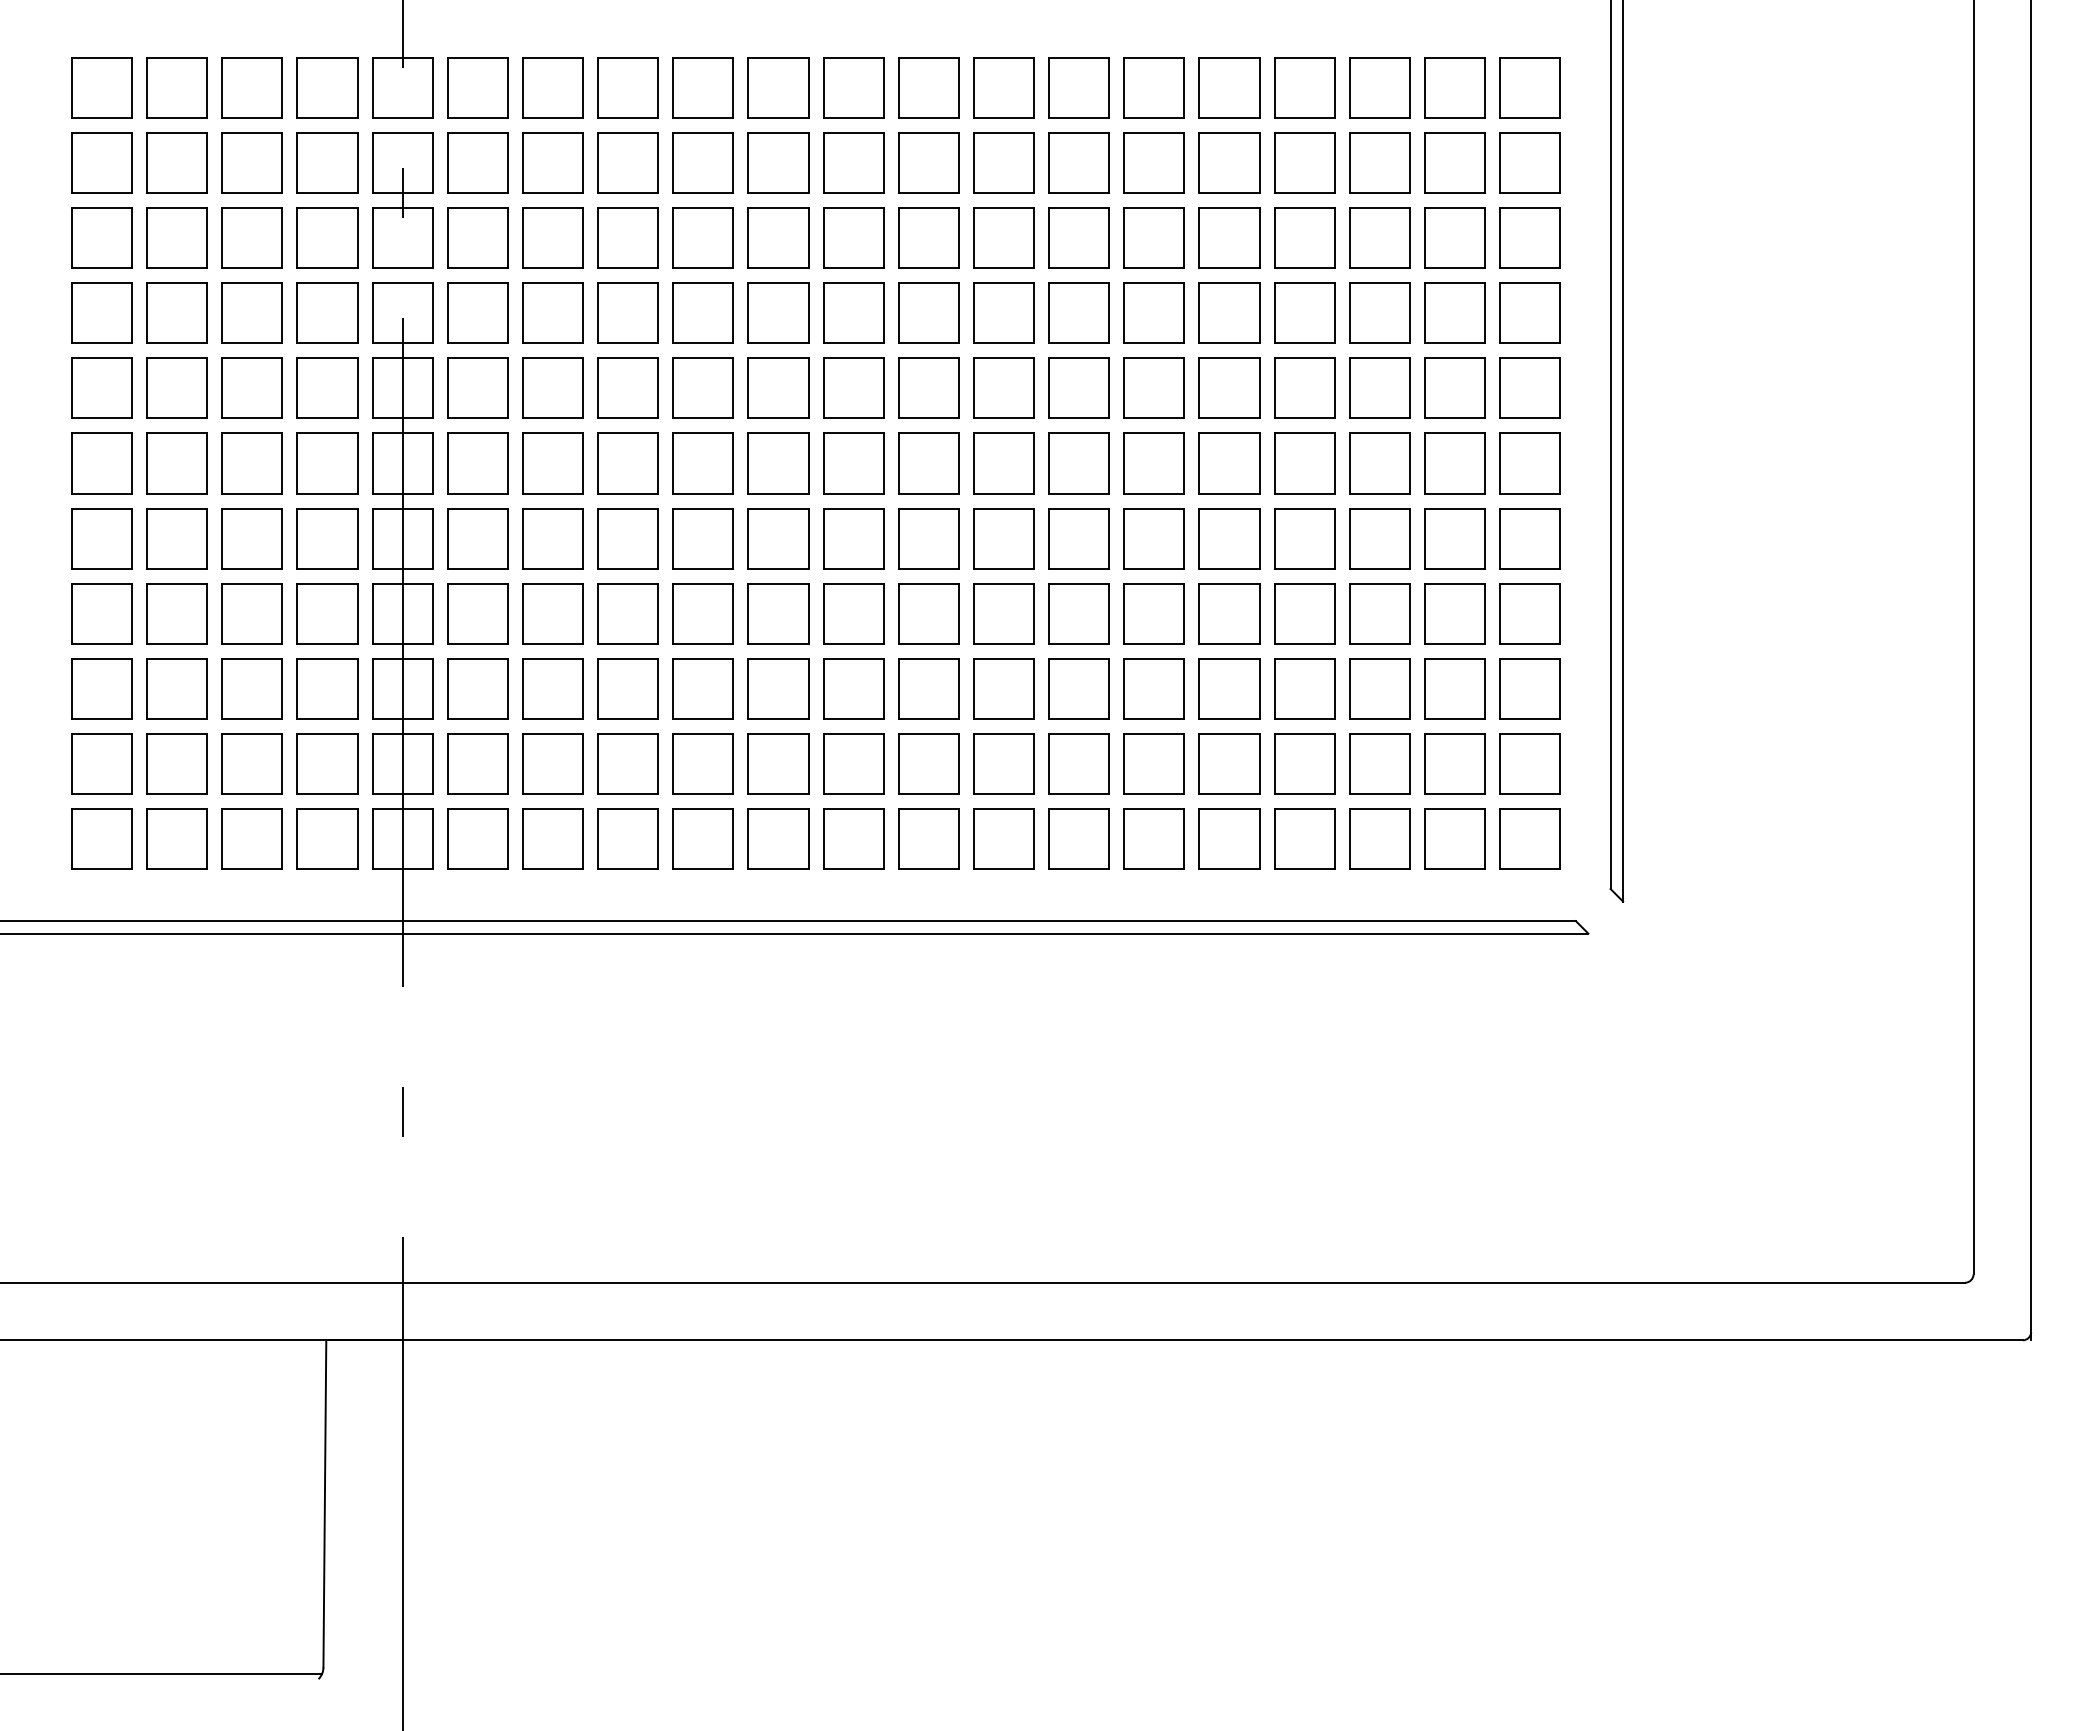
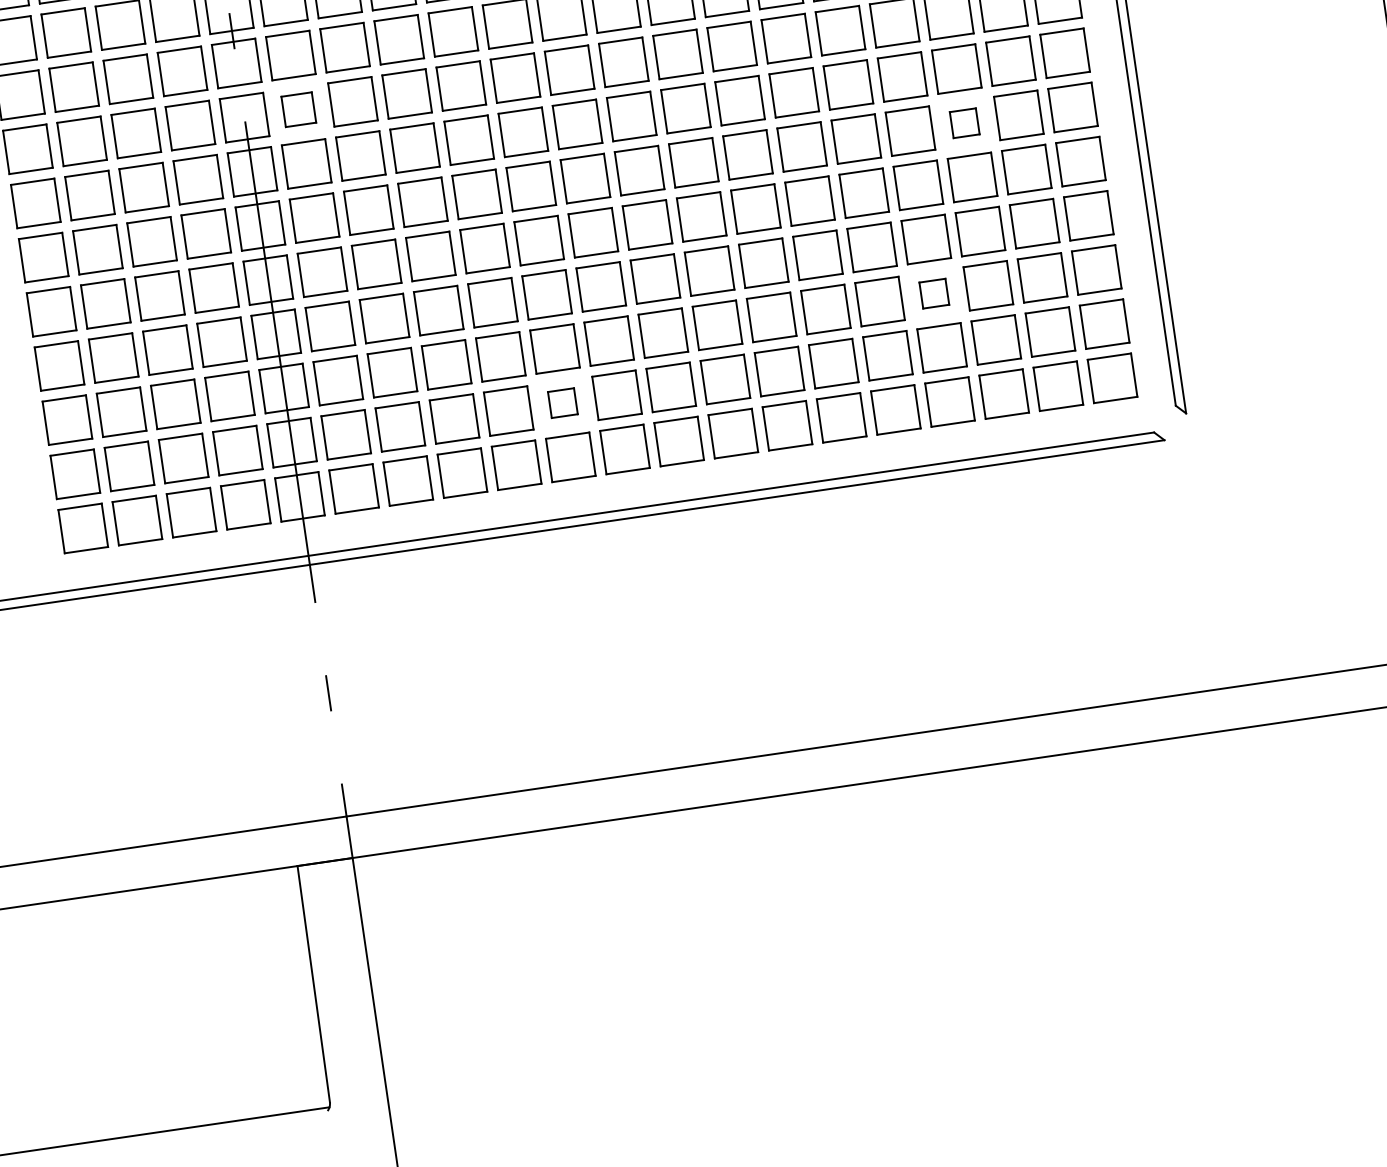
part: (477, 312) -> (298, 109), size x0.7
part: (1379, 463) -> (964, 123), size x0.6
part: (1304, 688) -> (934, 293), size x0.6
part: (778, 763) -> (562, 402), size x0.6

